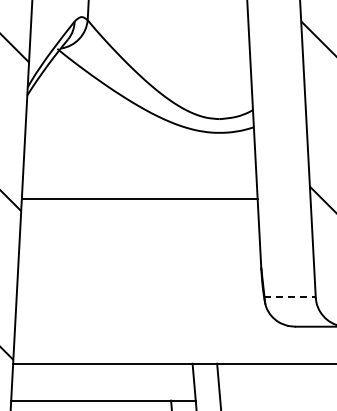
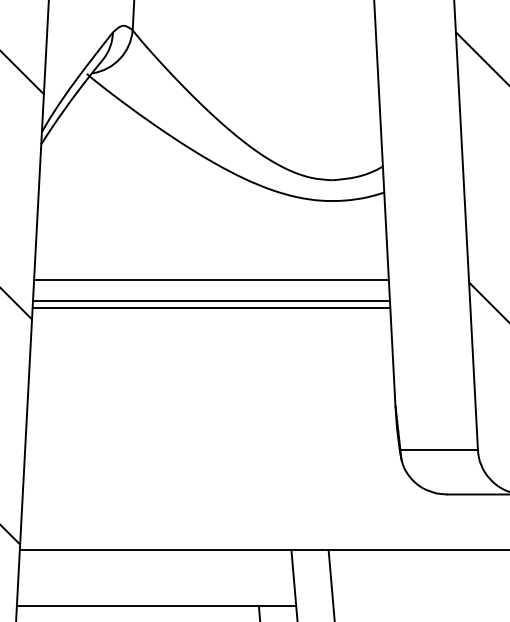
line: (139, 184) -> (211, 279), added
line: (139, 203) -> (211, 307), added
line: (289, 297) -> (438, 450), dashed -> solid

